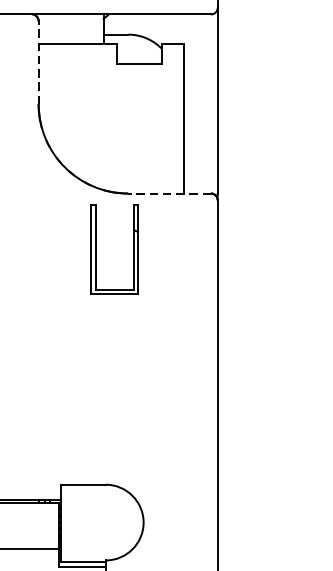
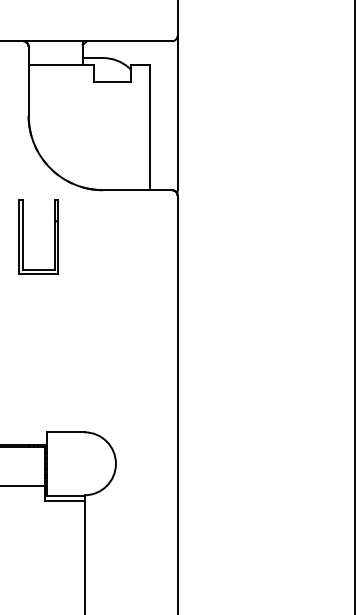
line: (38, 61) -> (28, 80), dashed -> solid
line: (169, 193) -> (137, 190), dashed -> solid
part: (96, 249) -> (23, 236), moved

